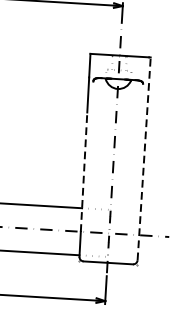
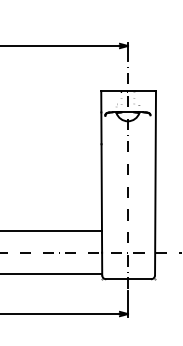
line: (144, 158) -> (155, 182), dashed -> solid
line: (83, 171) -> (101, 197), dashed -> solid

